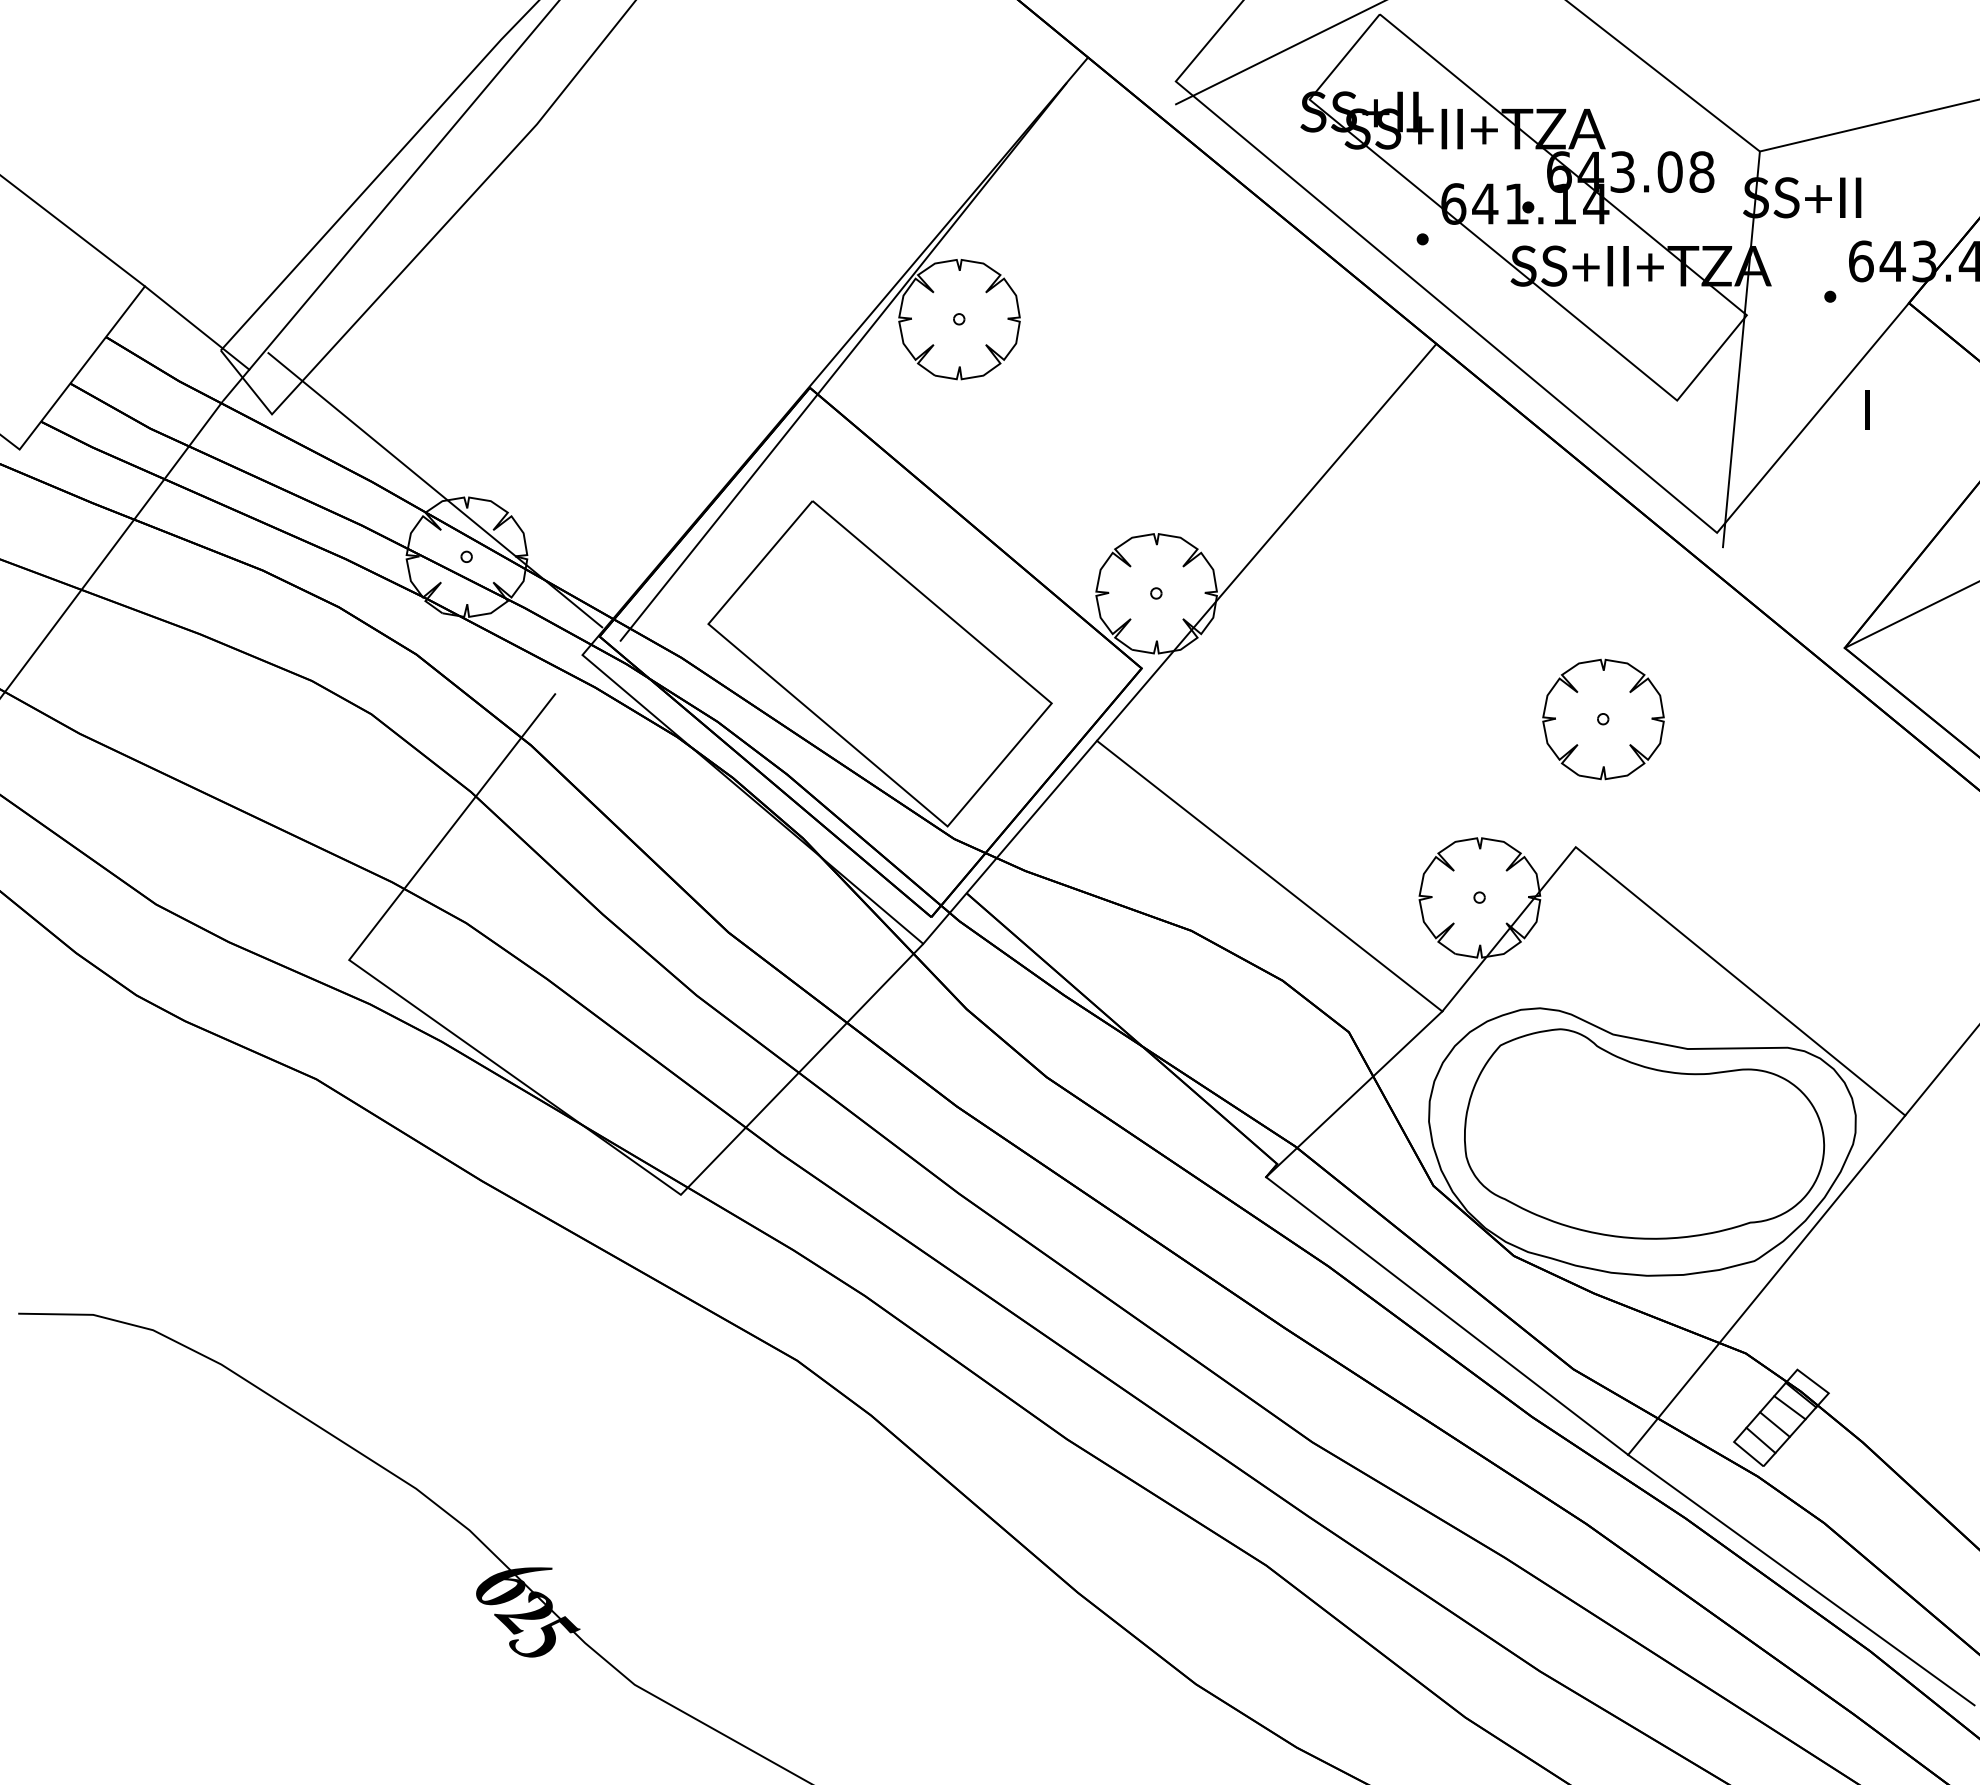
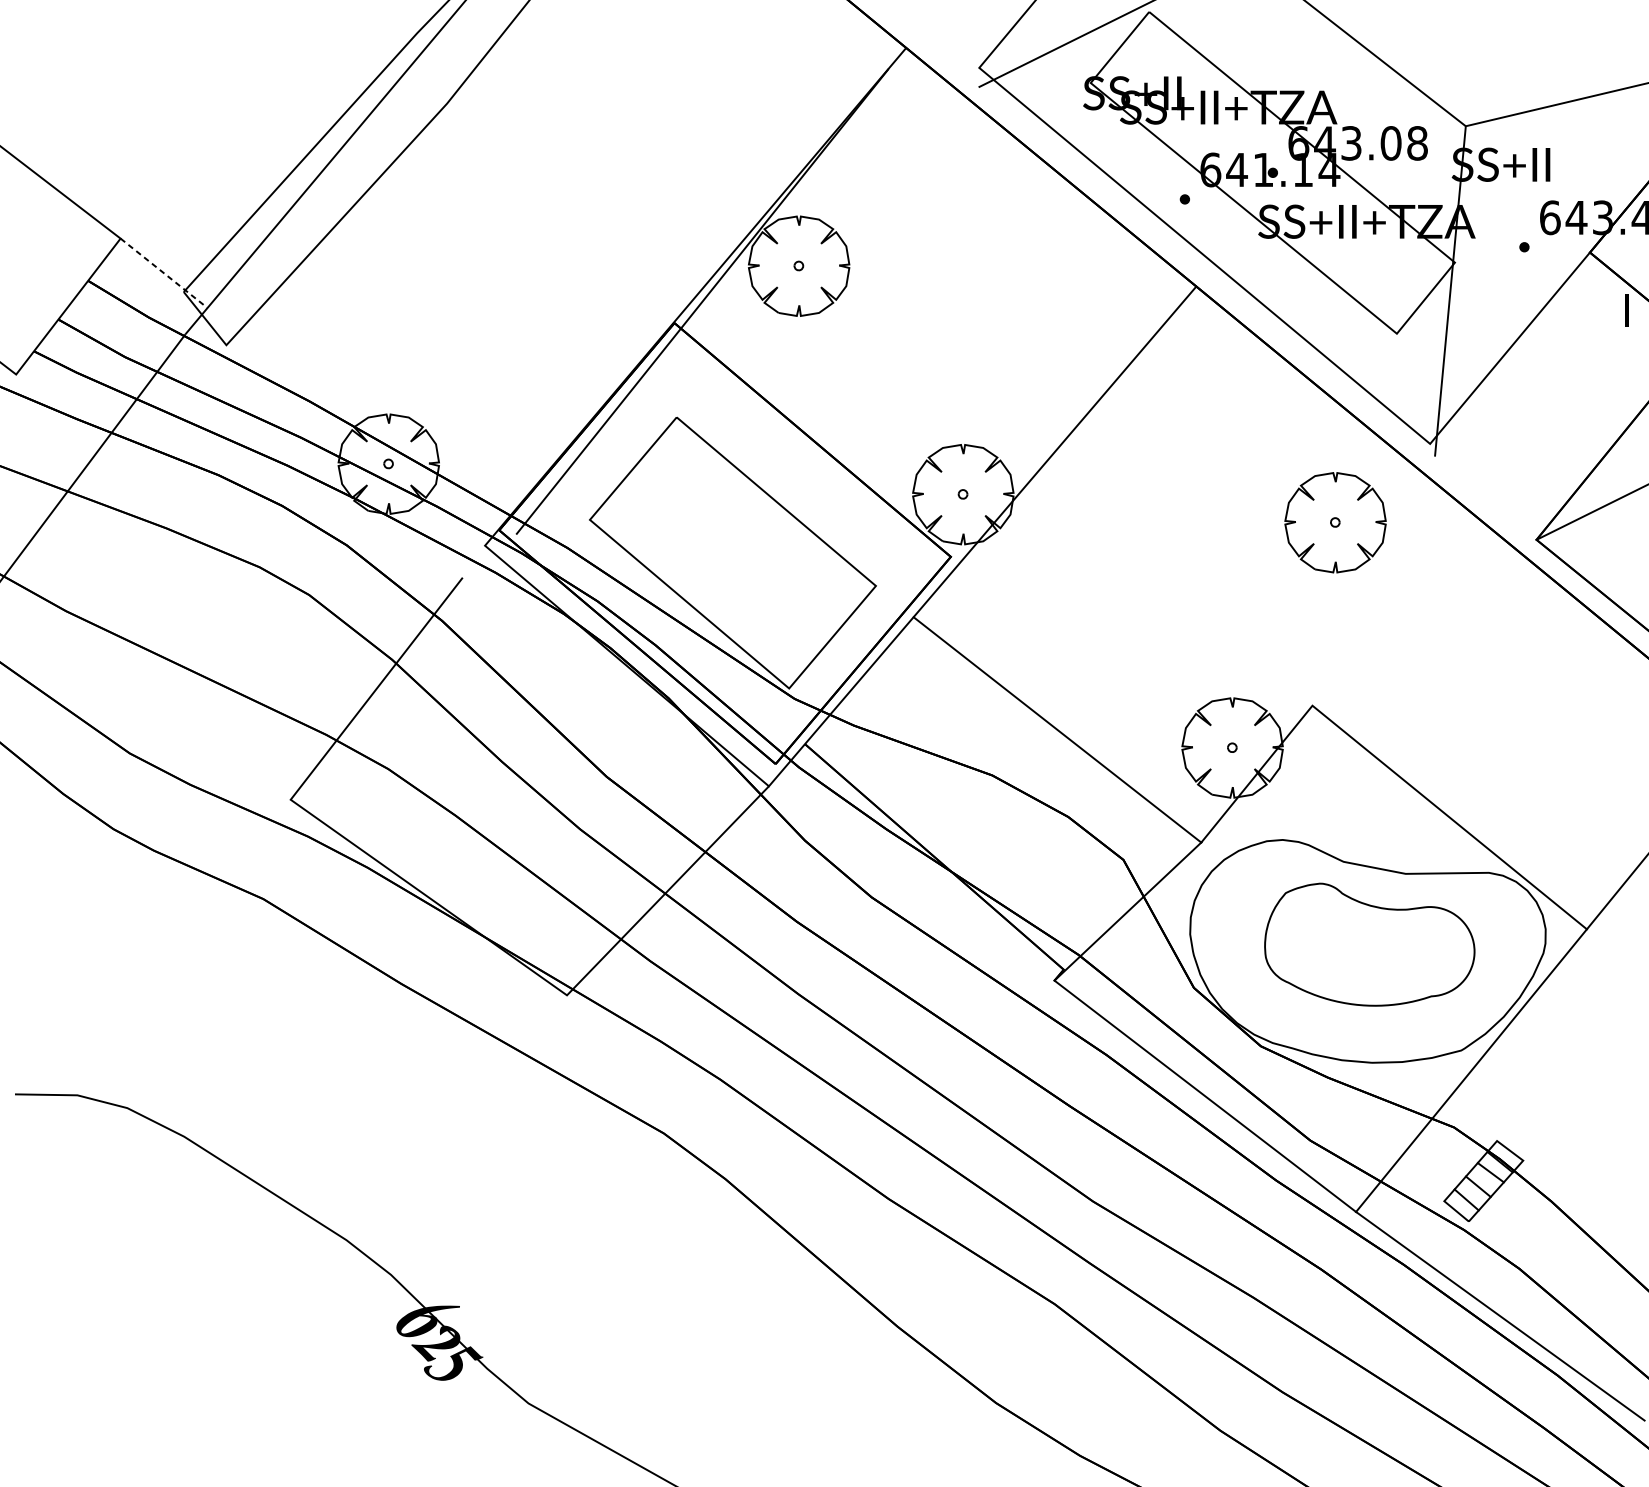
line: (197, 328) -> (164, 273), solid -> dashed
text: (1867, 409) -> (1627, 310), moved
line: (435, 490) -> (362, 408), removed
part: (1603, 719) -> (1335, 522), moved
part: (1644, 1133) -> (1369, 944), size x0.7

